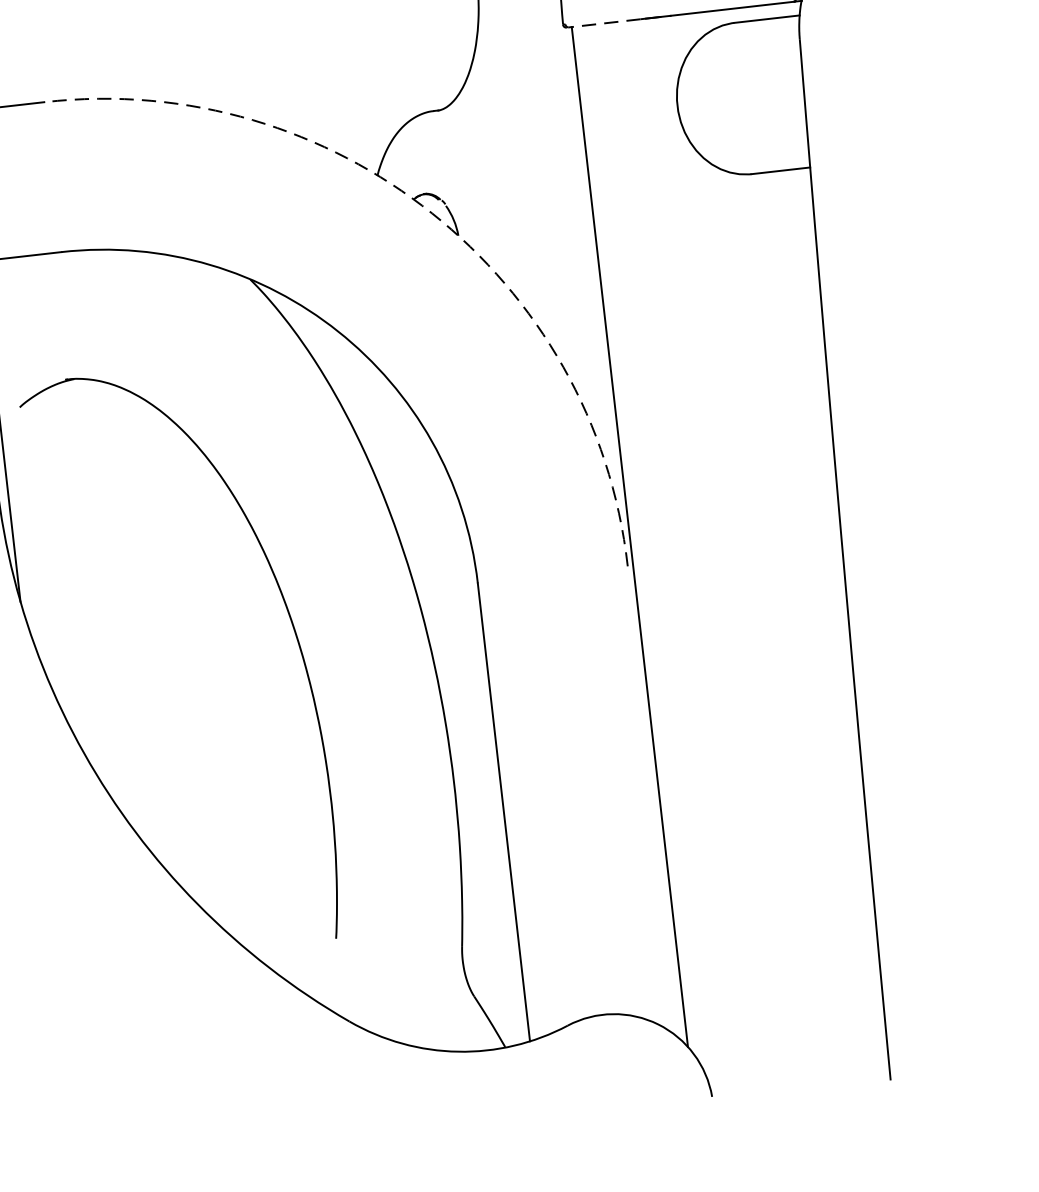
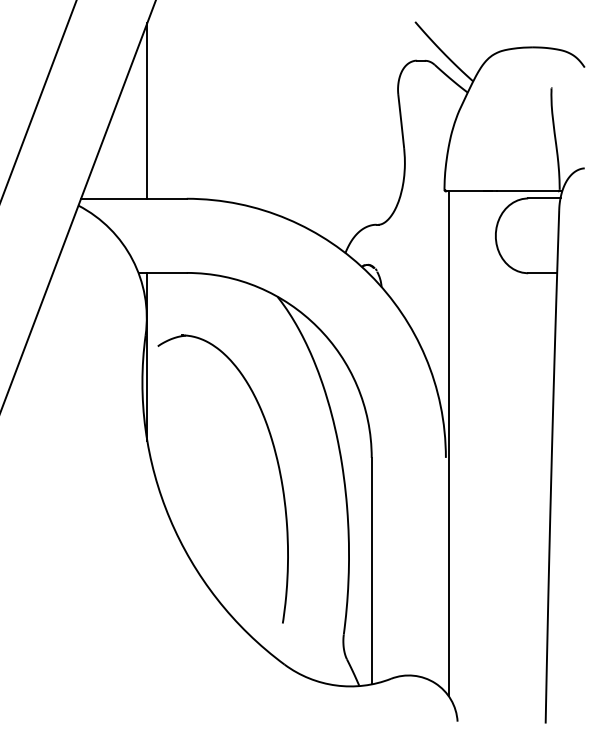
line: (604, 23) -> (464, 191), dashed -> solid
arc: (433, 212) -> (370, 274), dashed -> solid

